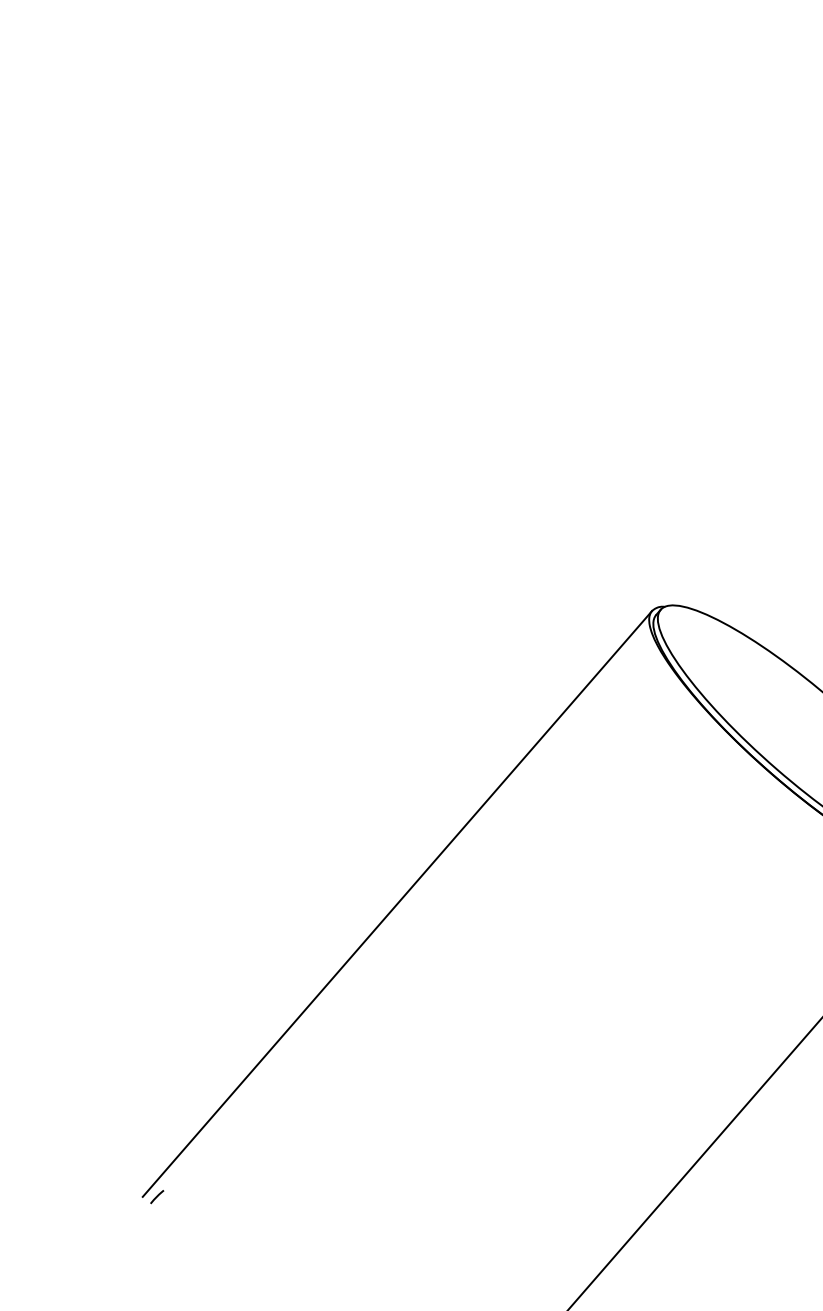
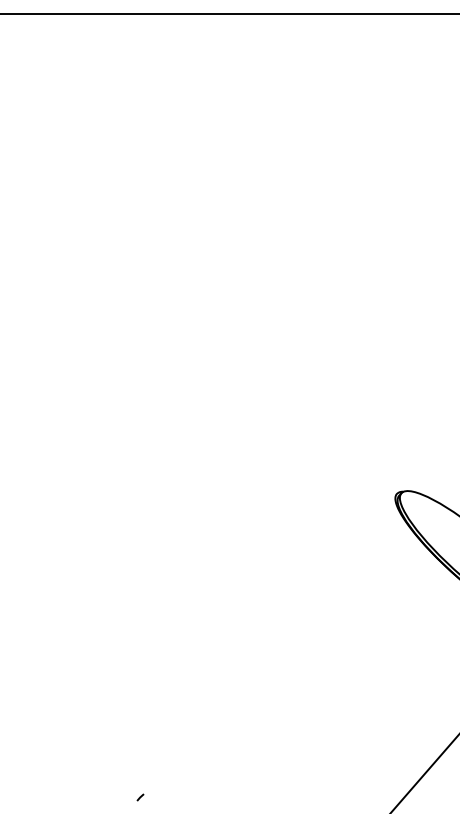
line: (396, 903) -> (264, 645), removed

